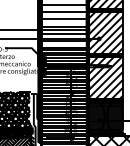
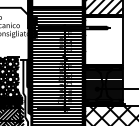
hatch: (105, 77) -> (103, 40), removed

